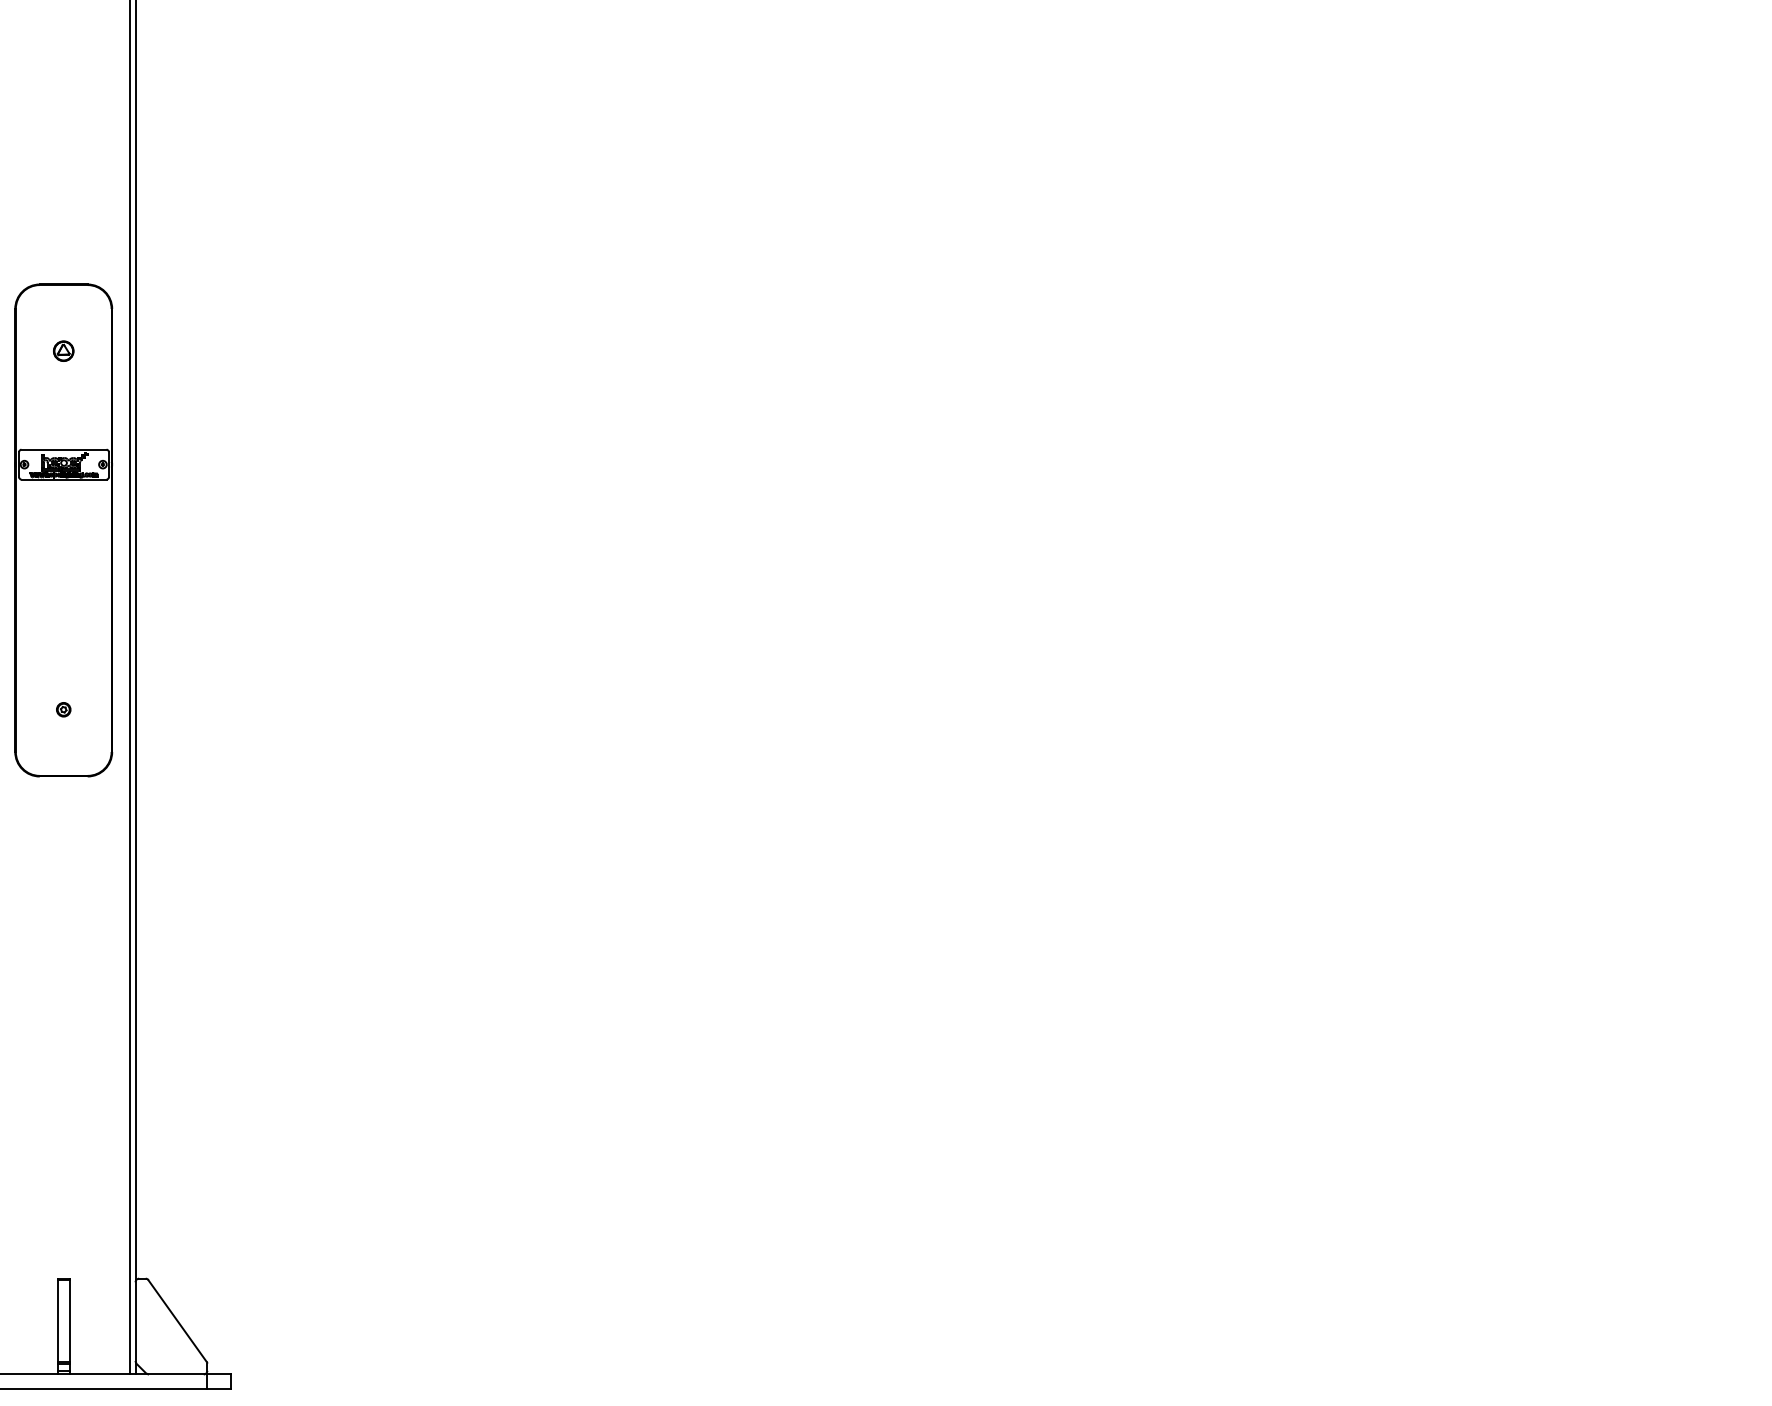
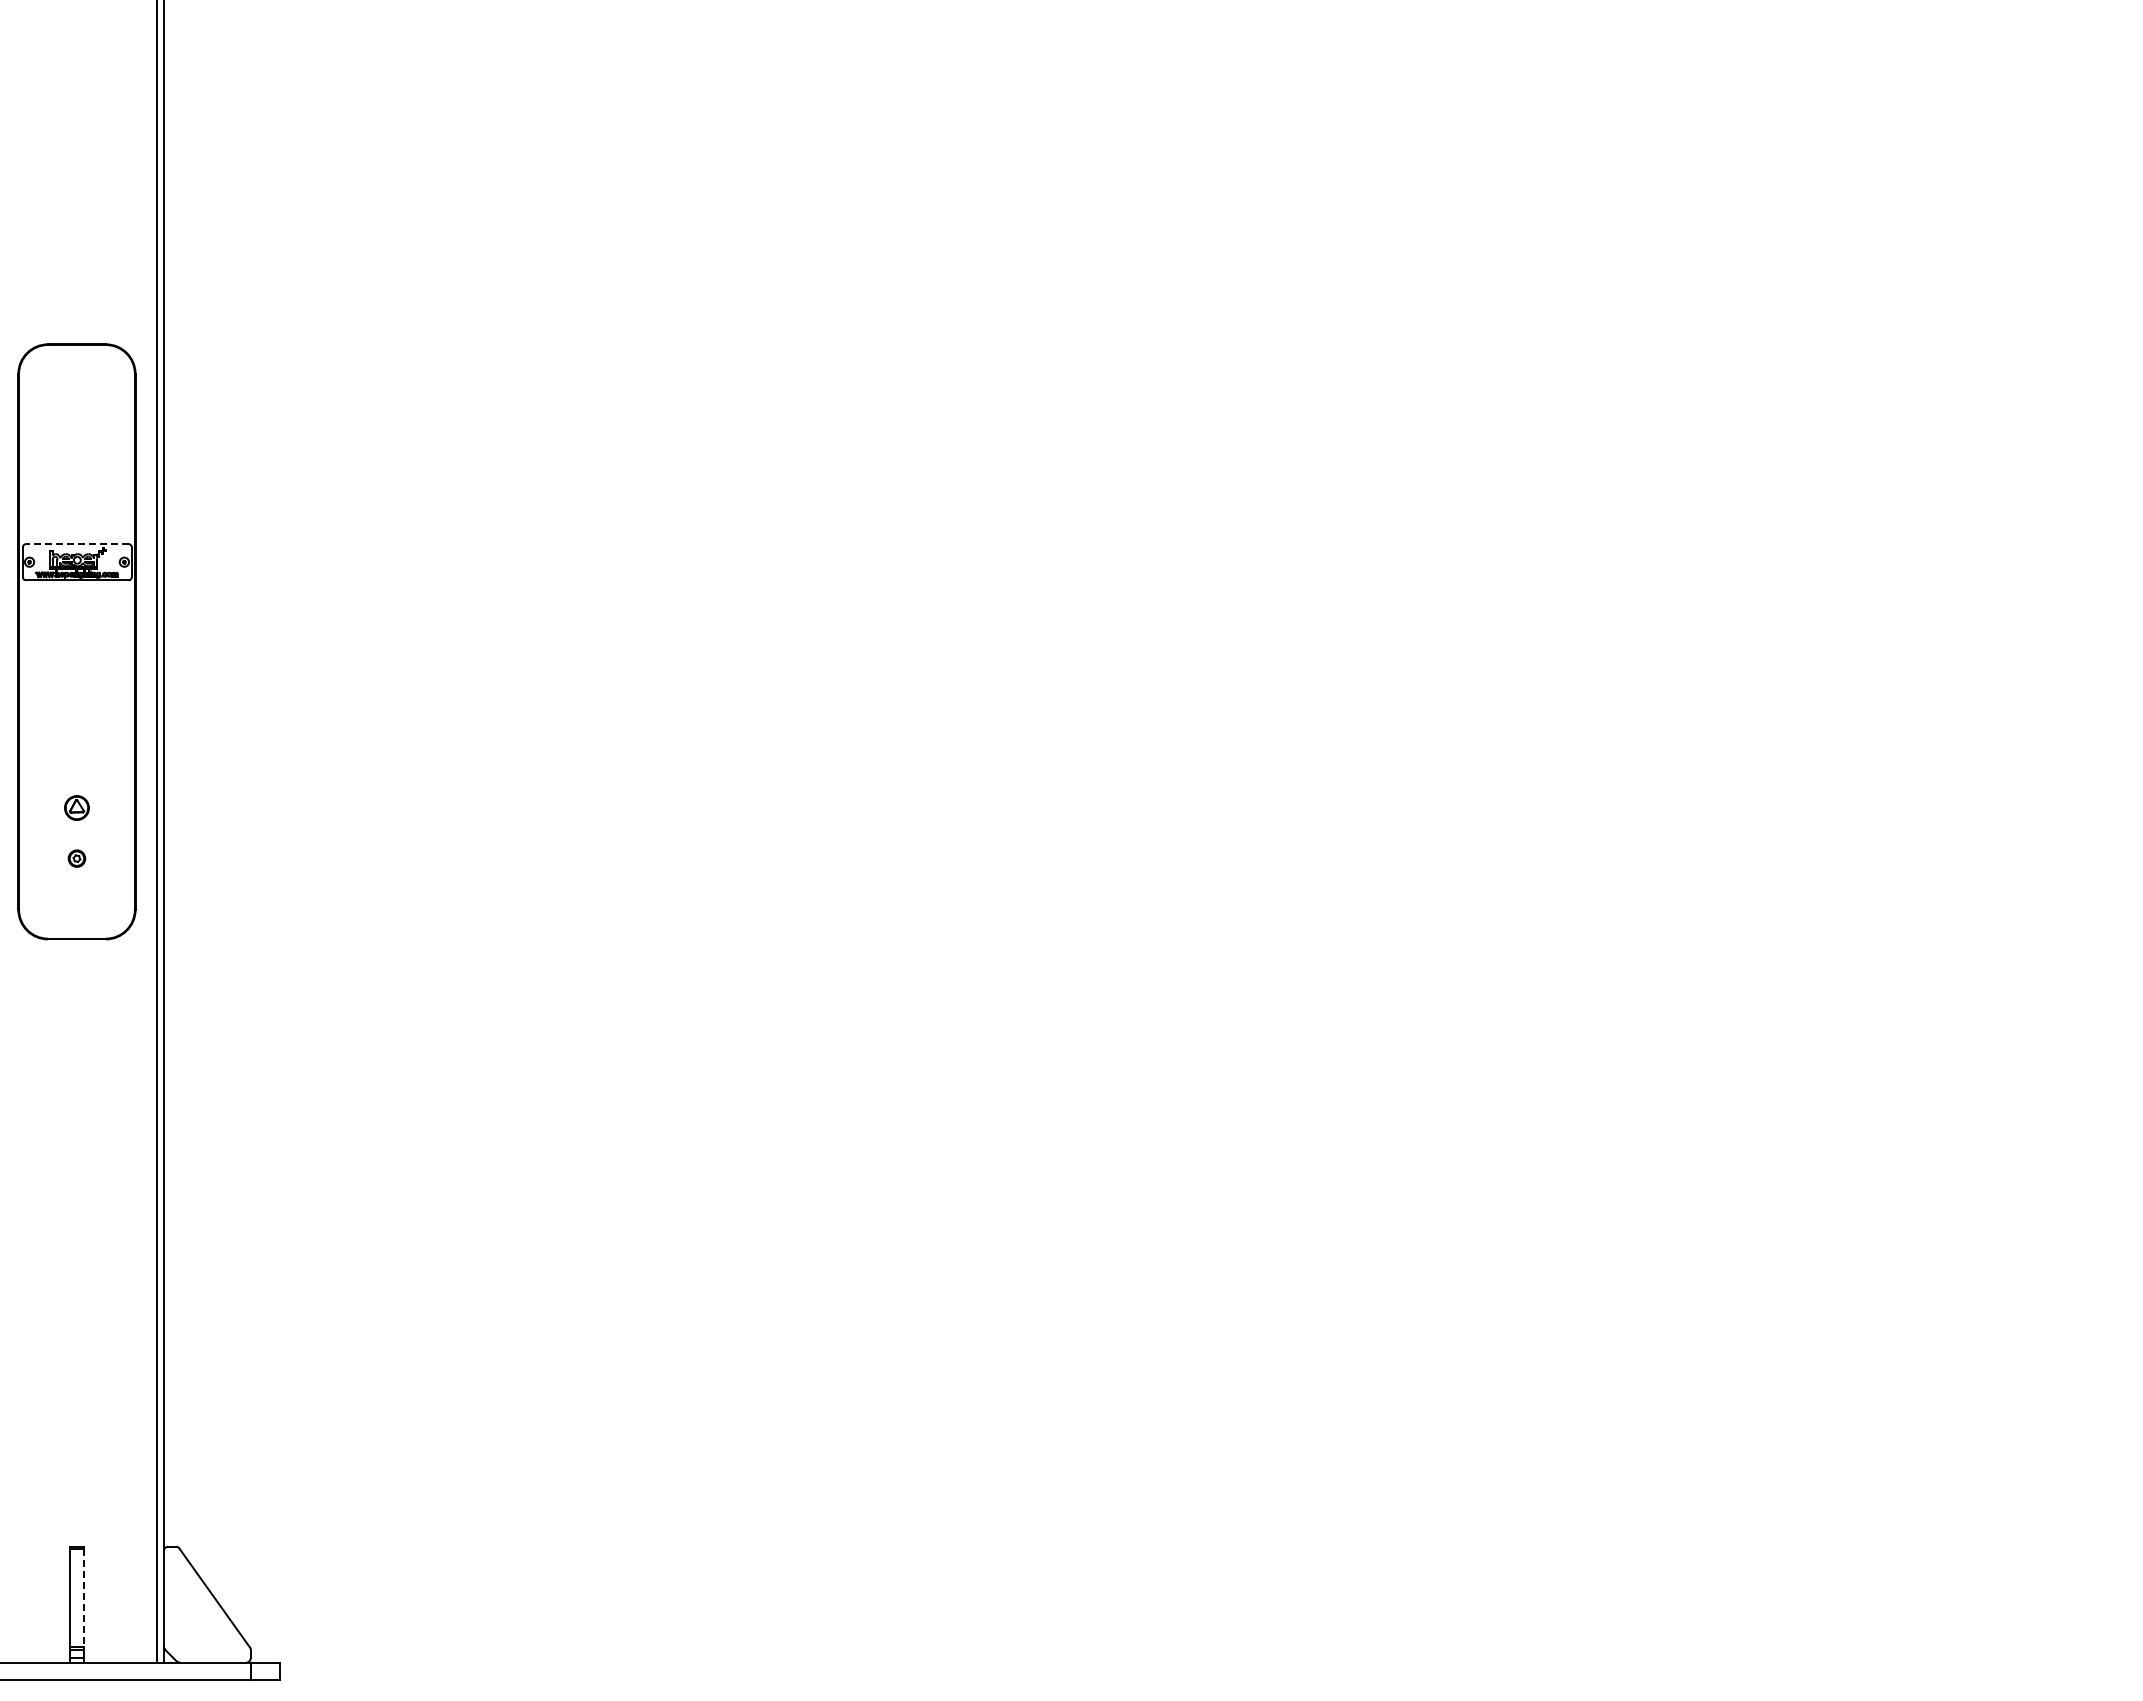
part: (63, 350) -> (76, 807), moved
line: (63, 449) -> (76, 544), solid -> dashed
line: (69, 1321) -> (84, 1598), solid -> dashed

